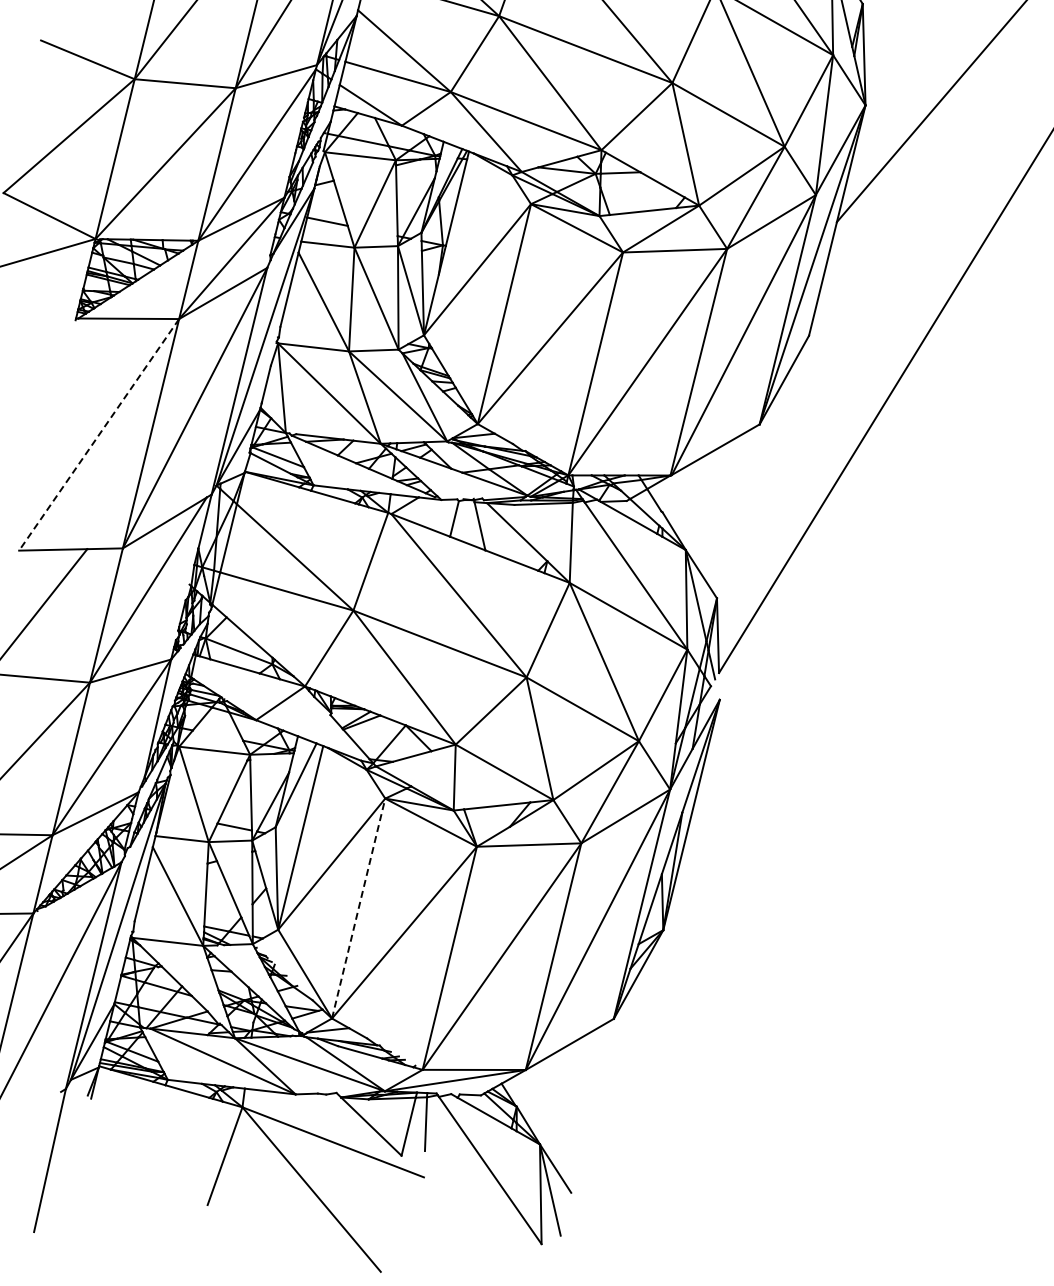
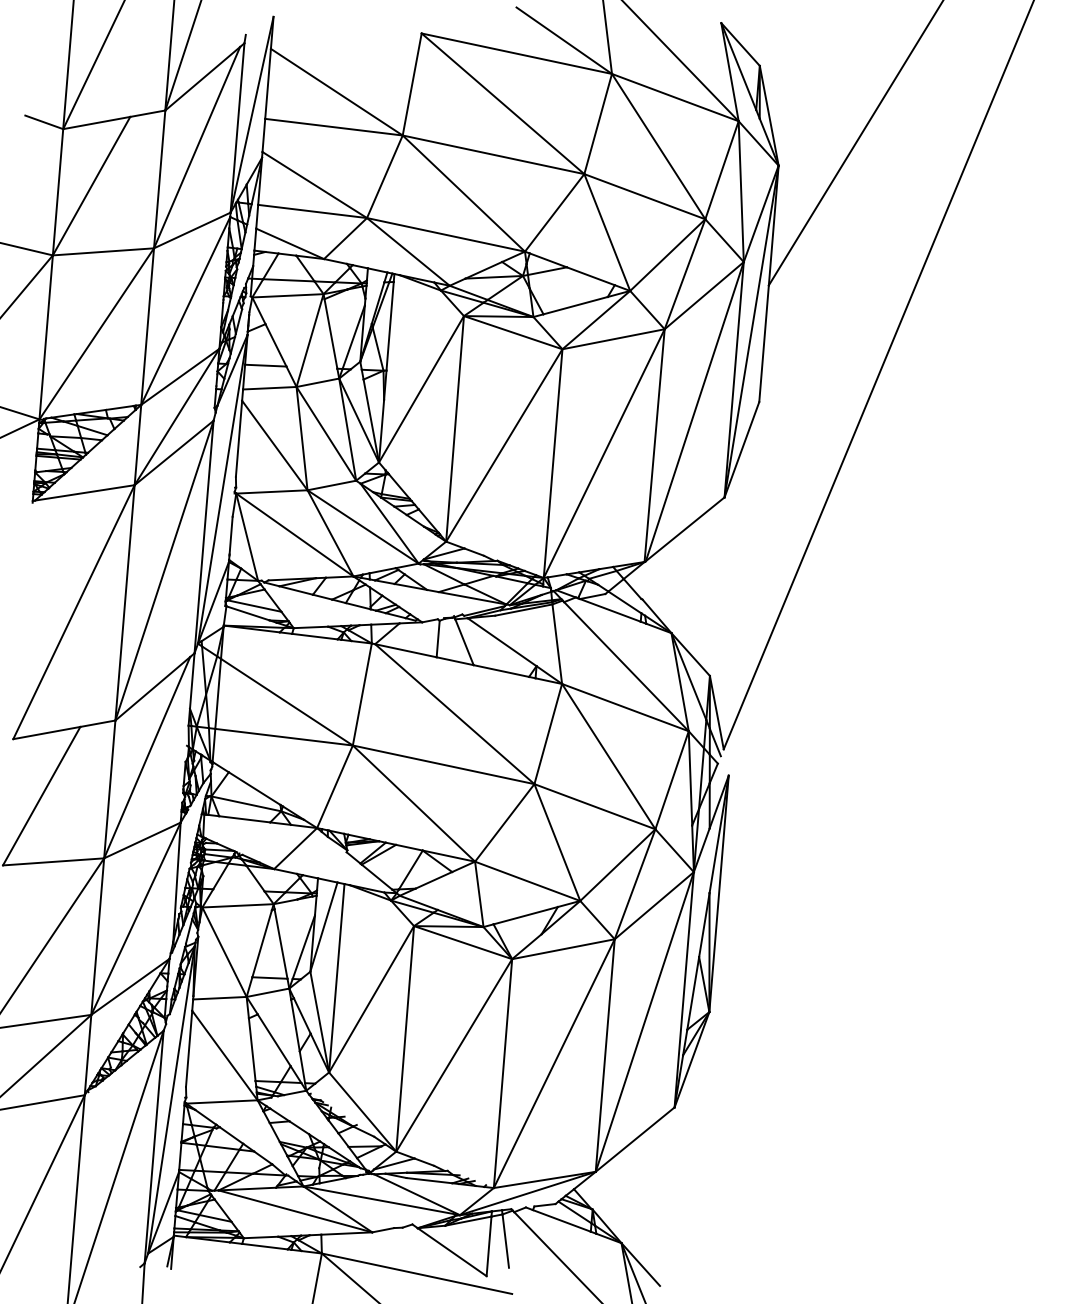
line: (98, 435) -> (73, 612), dashed -> solid
line: (359, 908) -> (405, 1038), dashed -> solid

